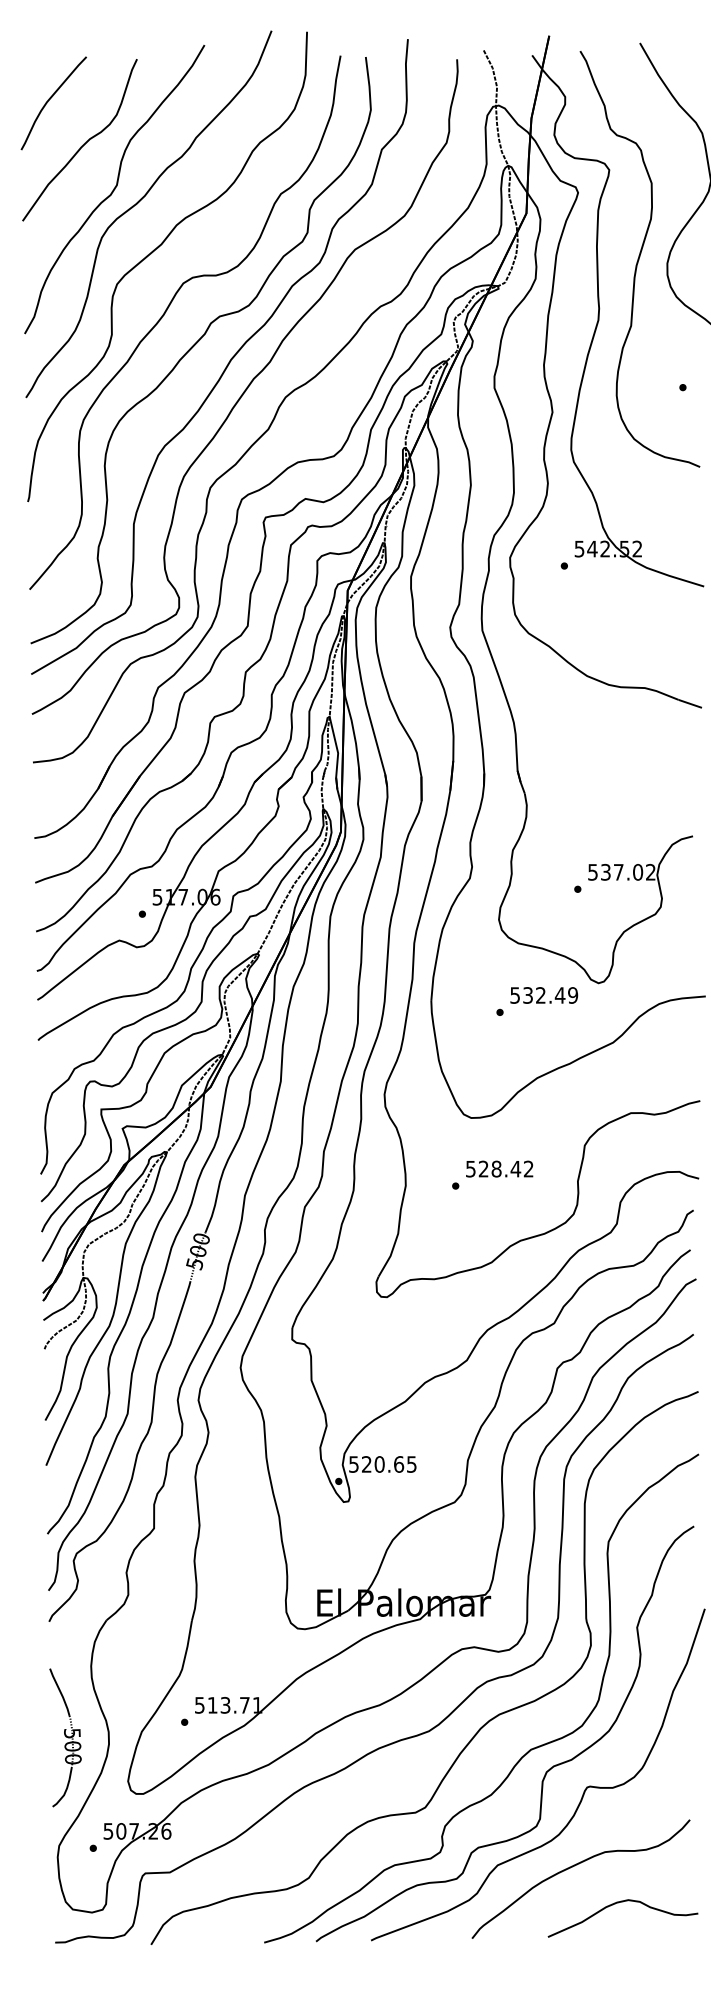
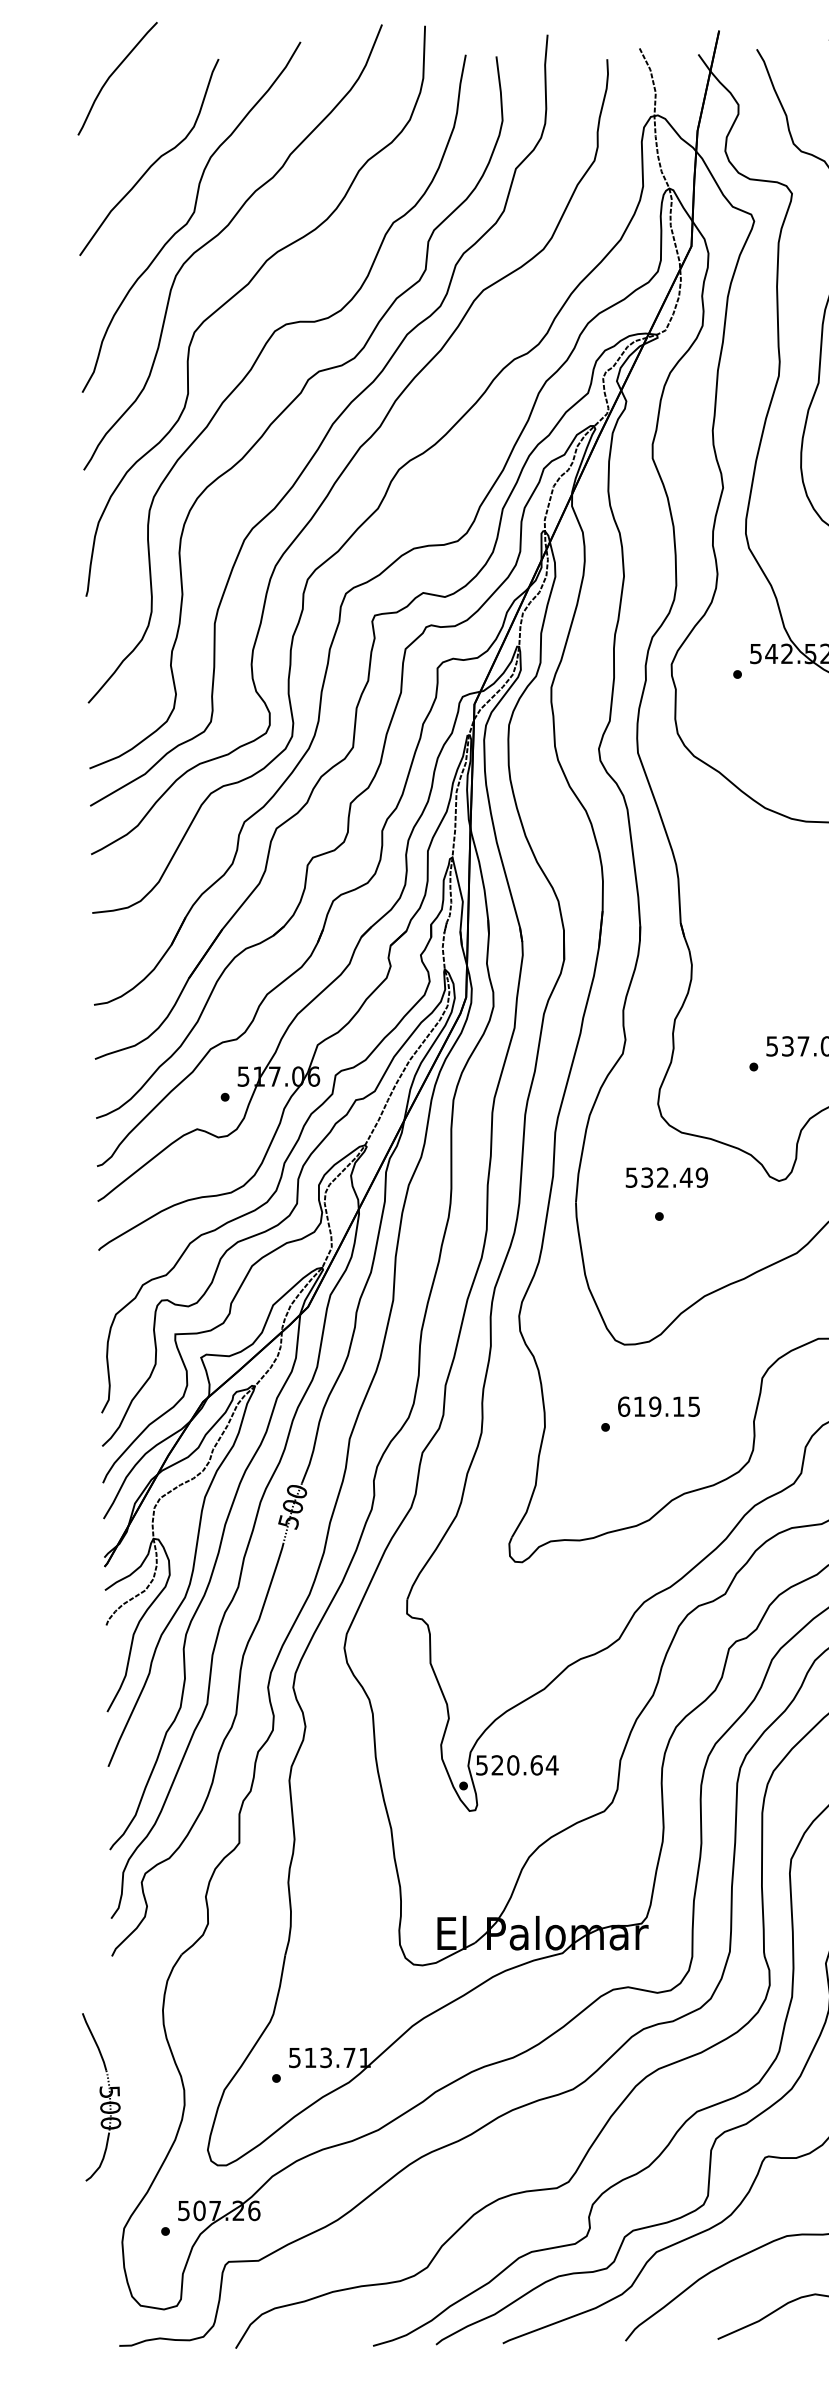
curve: (50, 99) -> (113, 74), moved
text: (544, 995) -> (667, 1177), moved
text: (499, 1168) -> (658, 1405), 528.42 -> 619.15
text: (411, 1464) -> (551, 1765), 520.65 -> 520.64
part: (65, 1737) -> (101, 2096), moved

